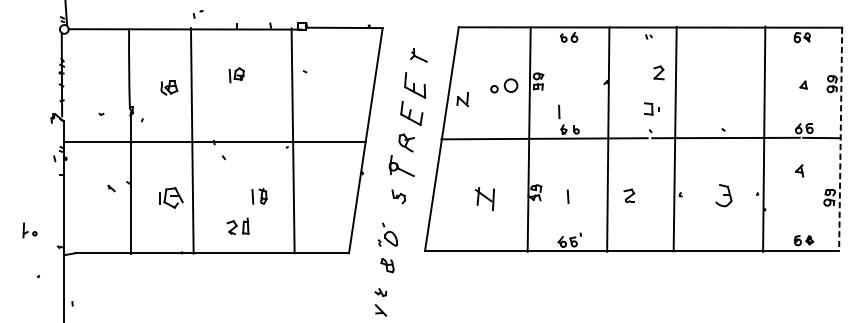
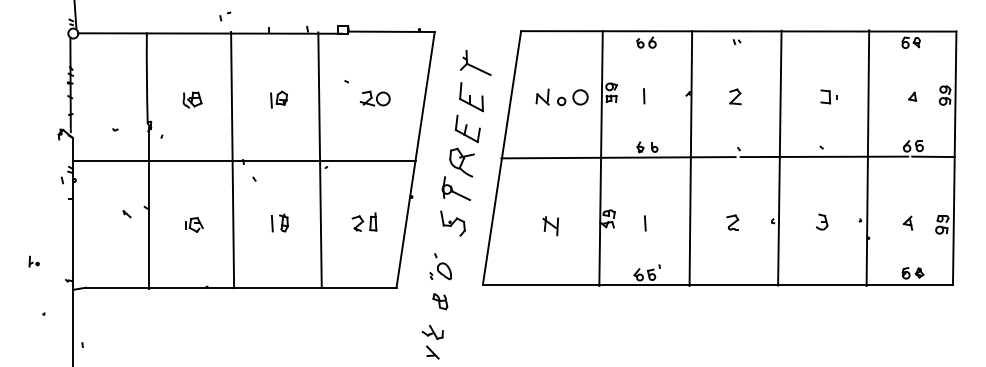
part: (418, 54) -> (475, 62), size x1.67
part: (659, 72) -> (735, 96), moved
part: (236, 75) -> (278, 99), moved
part: (329, 86) -> (374, 98), added
part: (462, 98) -> (542, 96), moved
part: (651, 108) -> (828, 96), moved
line: (559, 112) -> (644, 96), moved
line: (674, 138) -> (779, 157), moved
line: (840, 139) -> (954, 158), dashed -> solid
line: (292, 140) -> (319, 159), moved
line: (192, 141) -> (232, 160), moved
part: (406, 143) -> (461, 162), size x1.43
part: (799, 170) -> (907, 222), moved
part: (723, 194) -> (821, 221), size x0.62
part: (259, 195) -> (279, 222), moved
part: (629, 195) -> (732, 222), moved
part: (398, 196) -> (452, 223), size x1.67
part: (171, 197) -> (194, 224), size x0.62
part: (484, 199) -> (550, 226), size x0.71
part: (238, 225) -> (364, 221), moved
part: (29, 230) -> (33, 261), size x0.62
part: (380, 291) -> (432, 331), size x1.67

